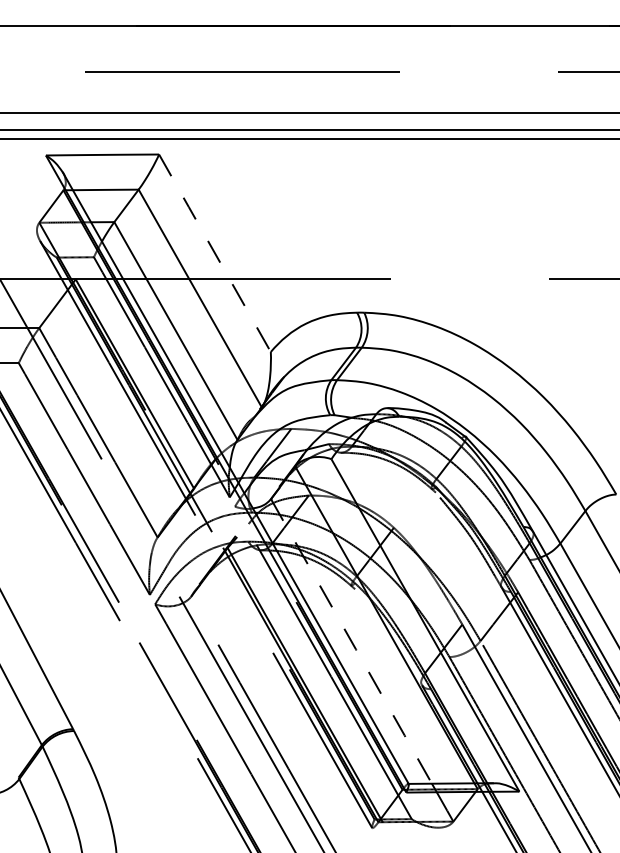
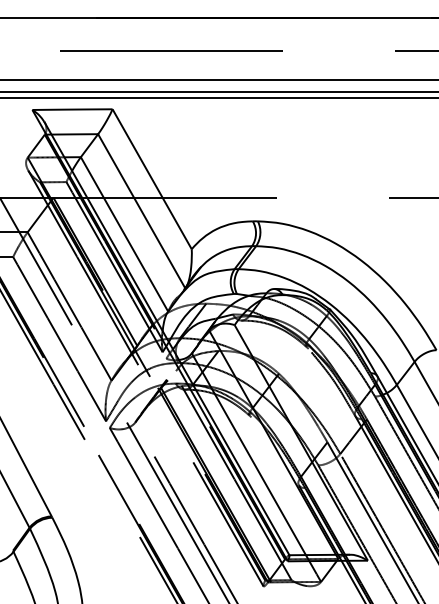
line: (215, 253) -> (152, 179), dashed -> solid
line: (352, 642) -> (249, 455), dashed -> solid

